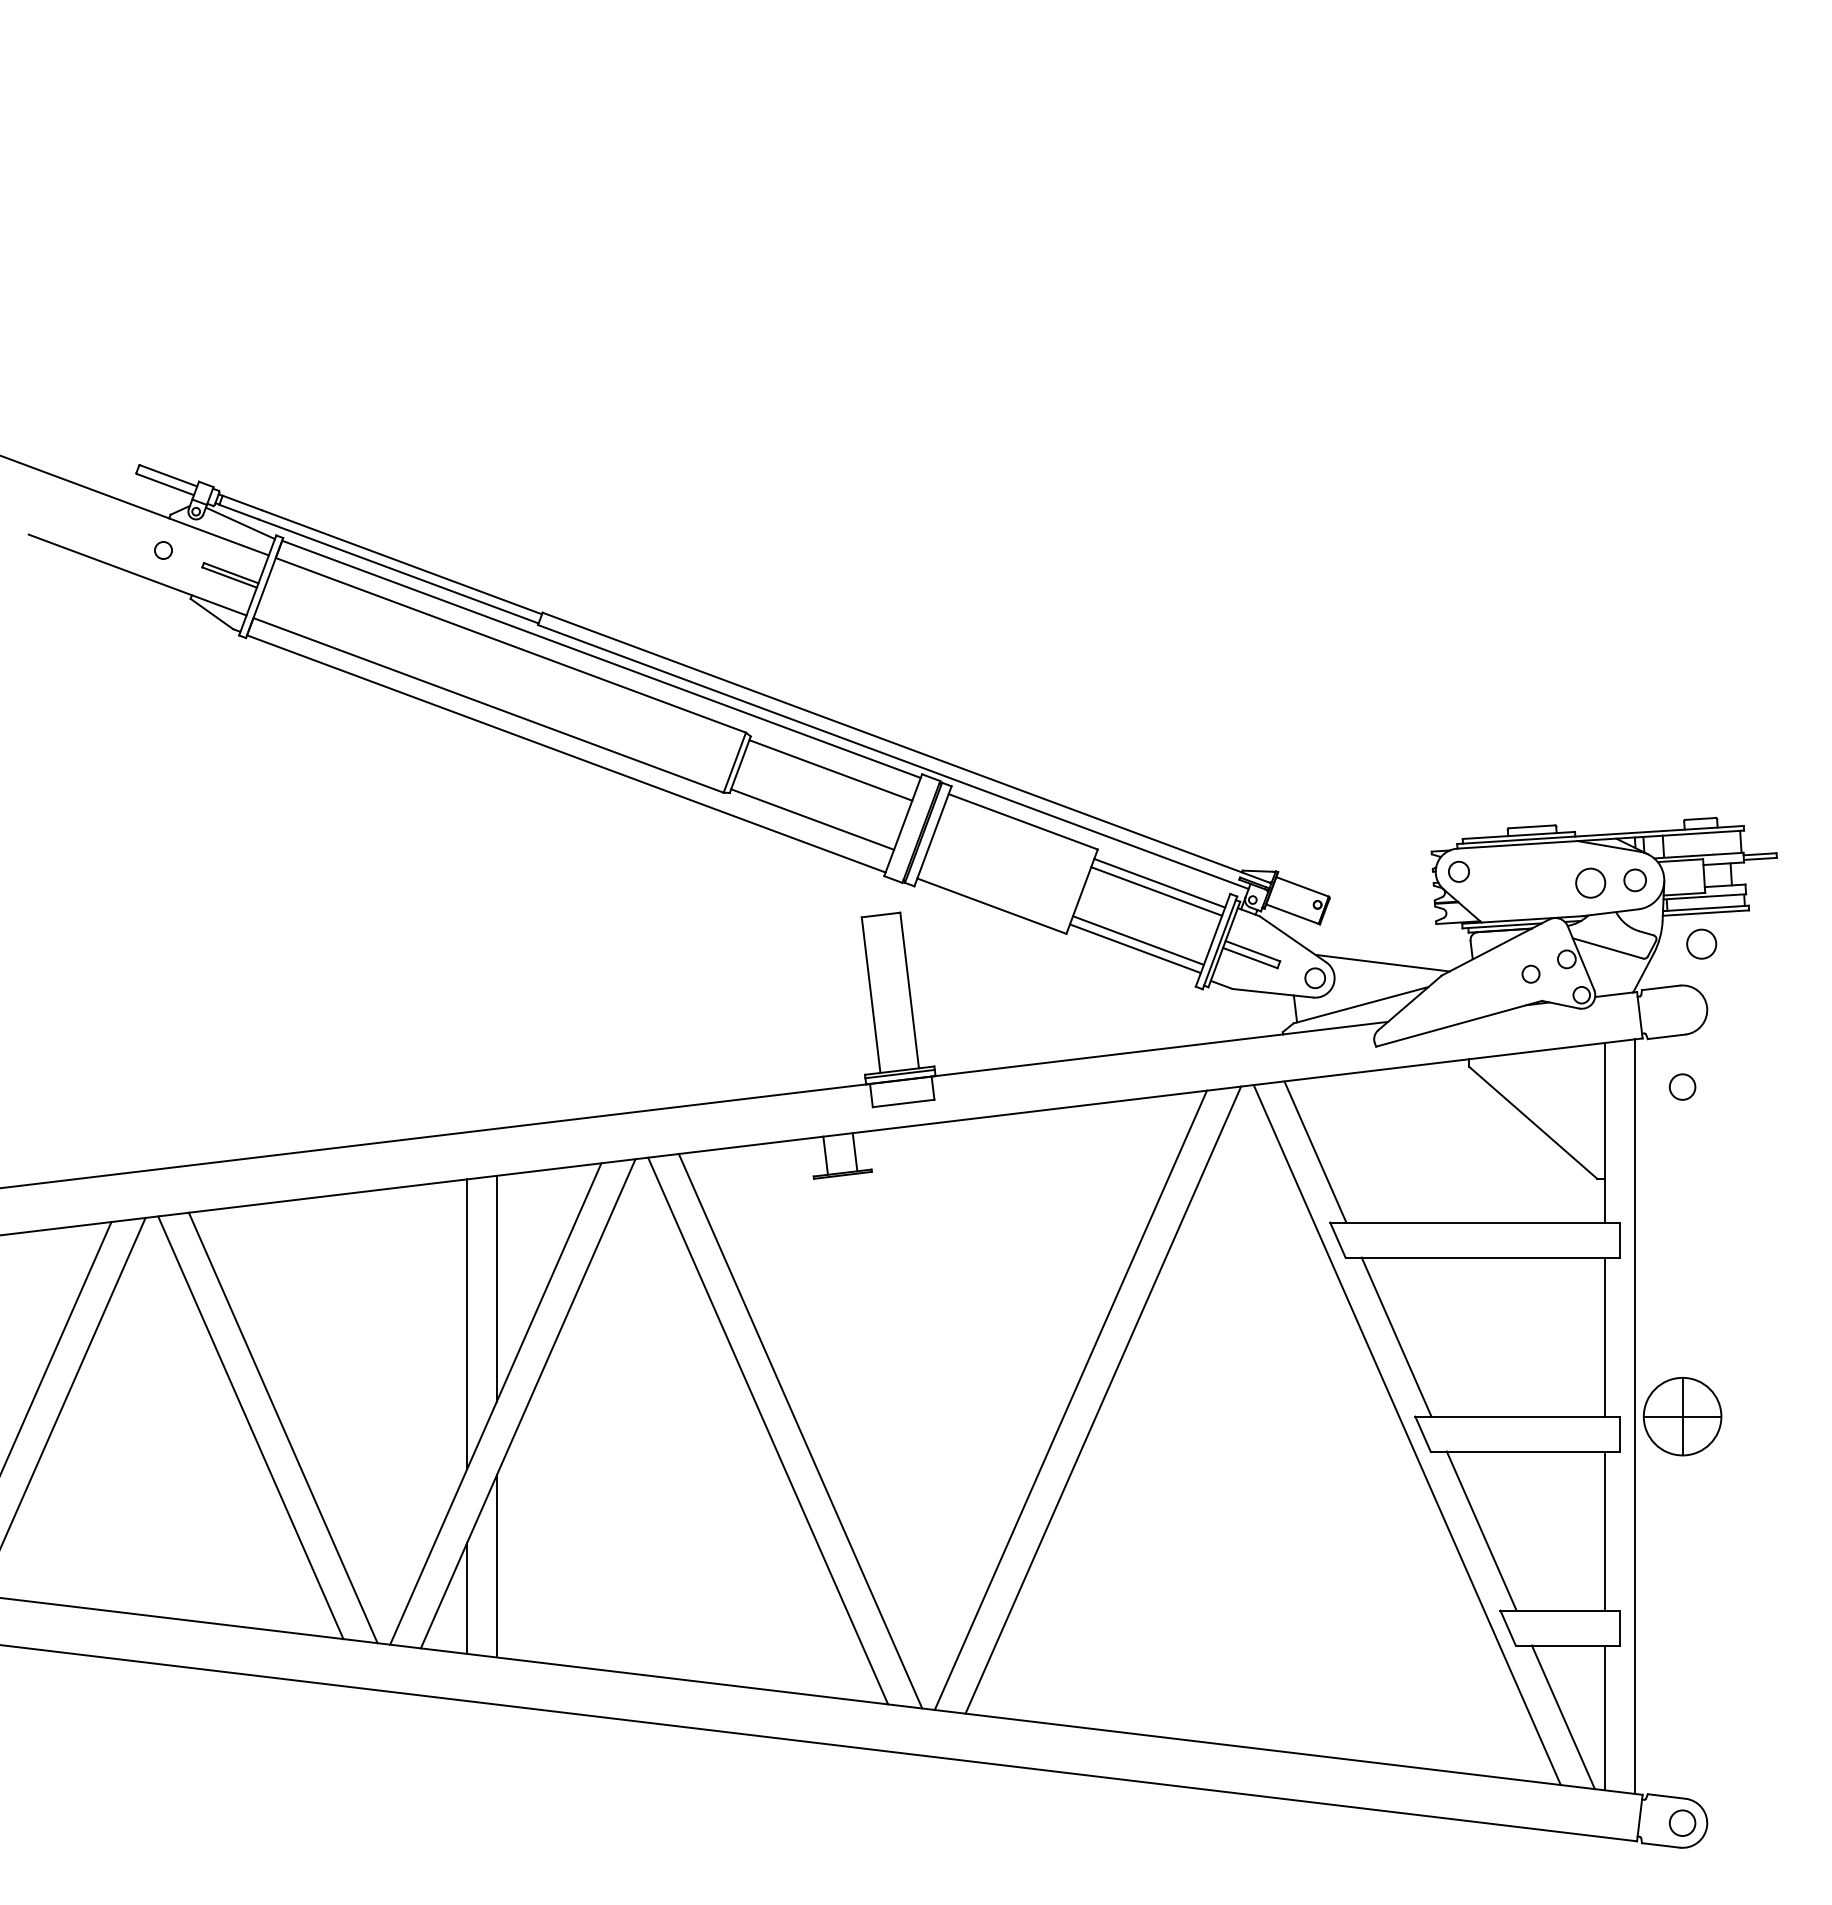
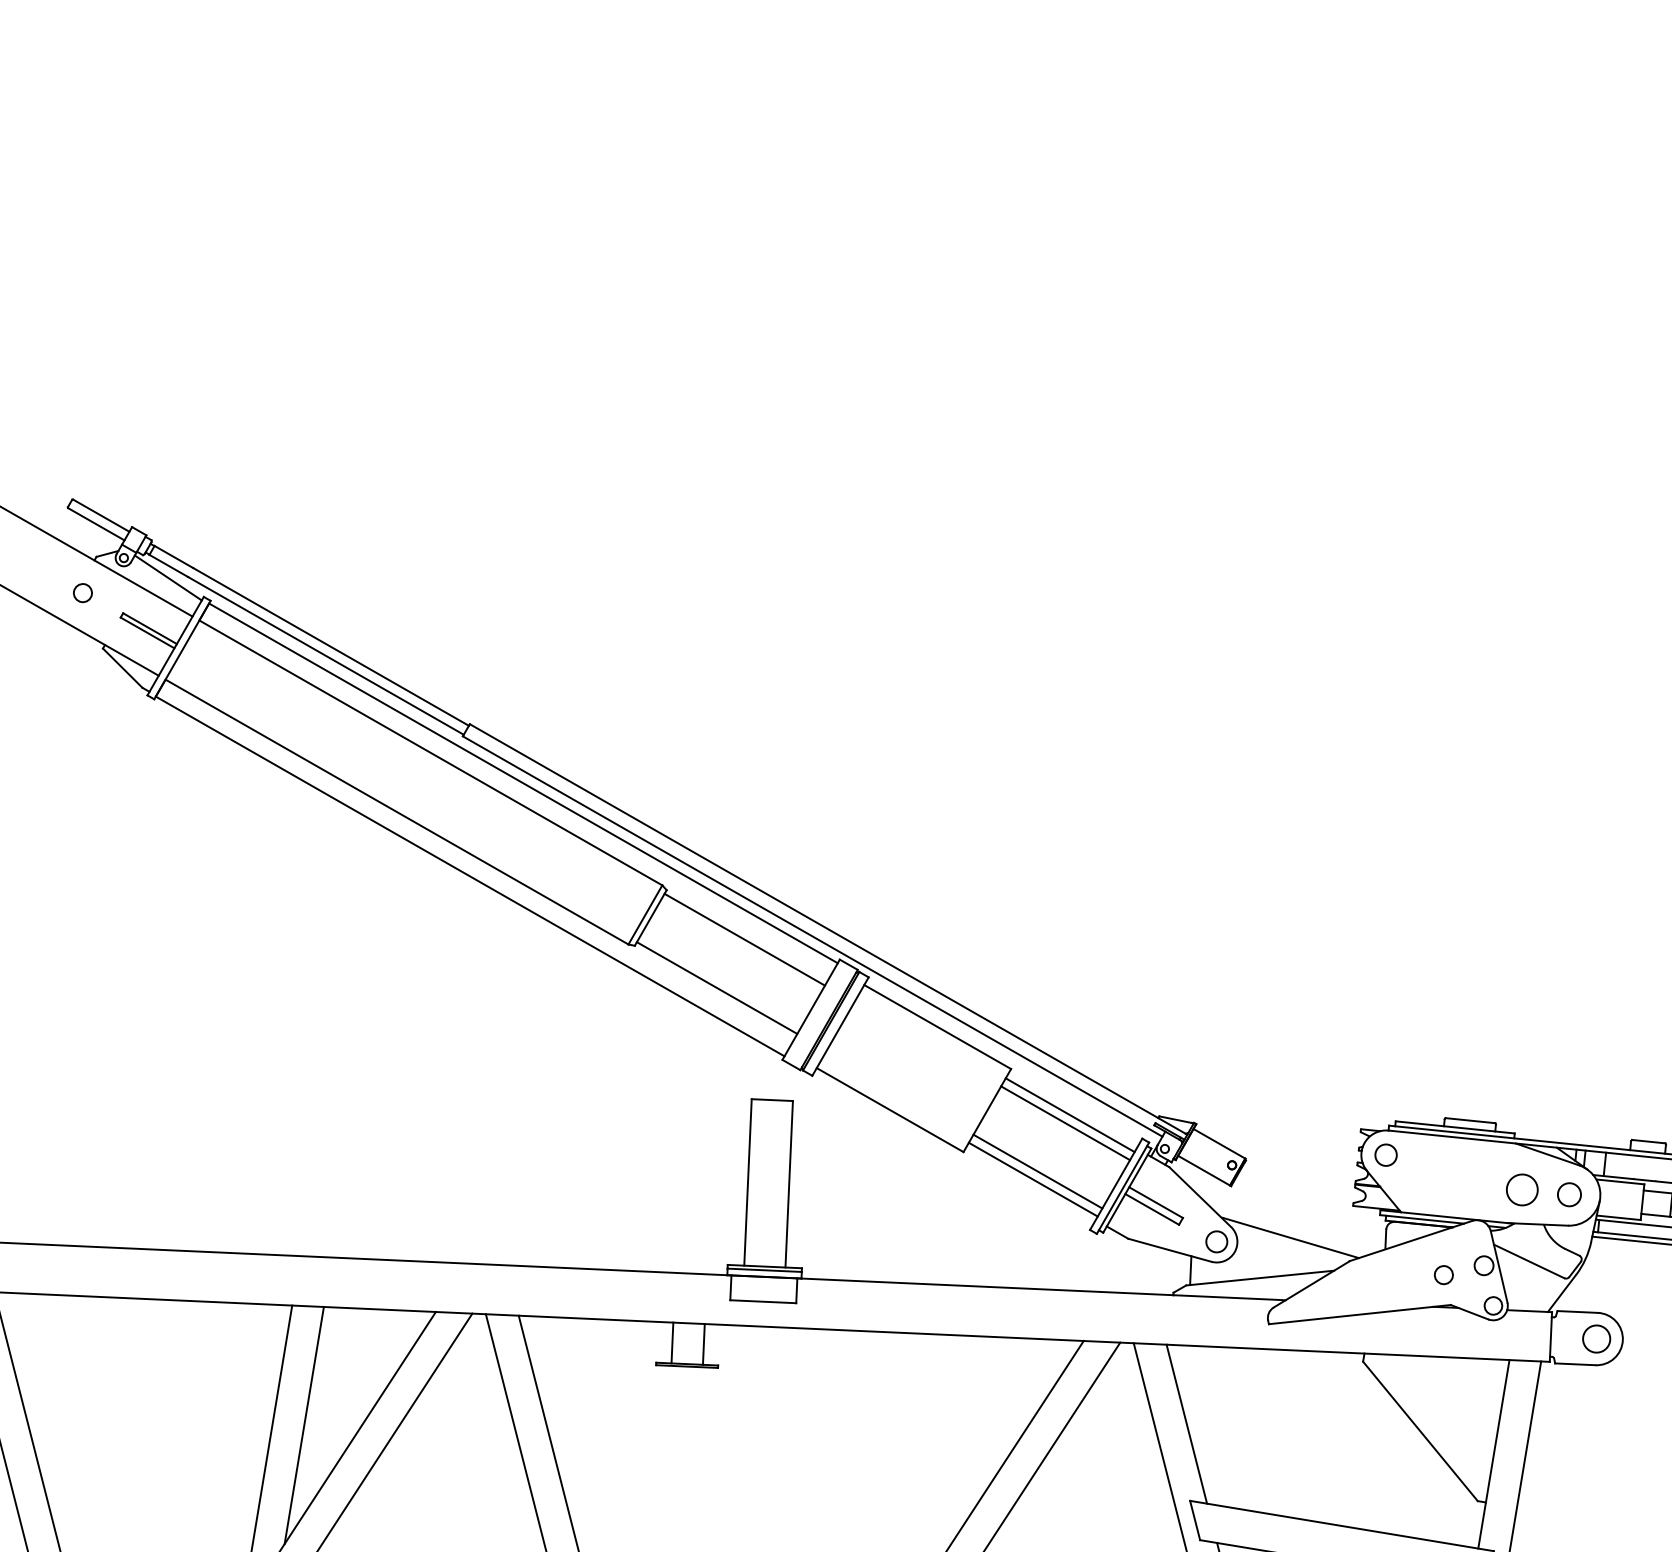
circle: (1701, 943) -> (1628, 1272), removed
circle: (1682, 1086) -> (1596, 1338), moved

